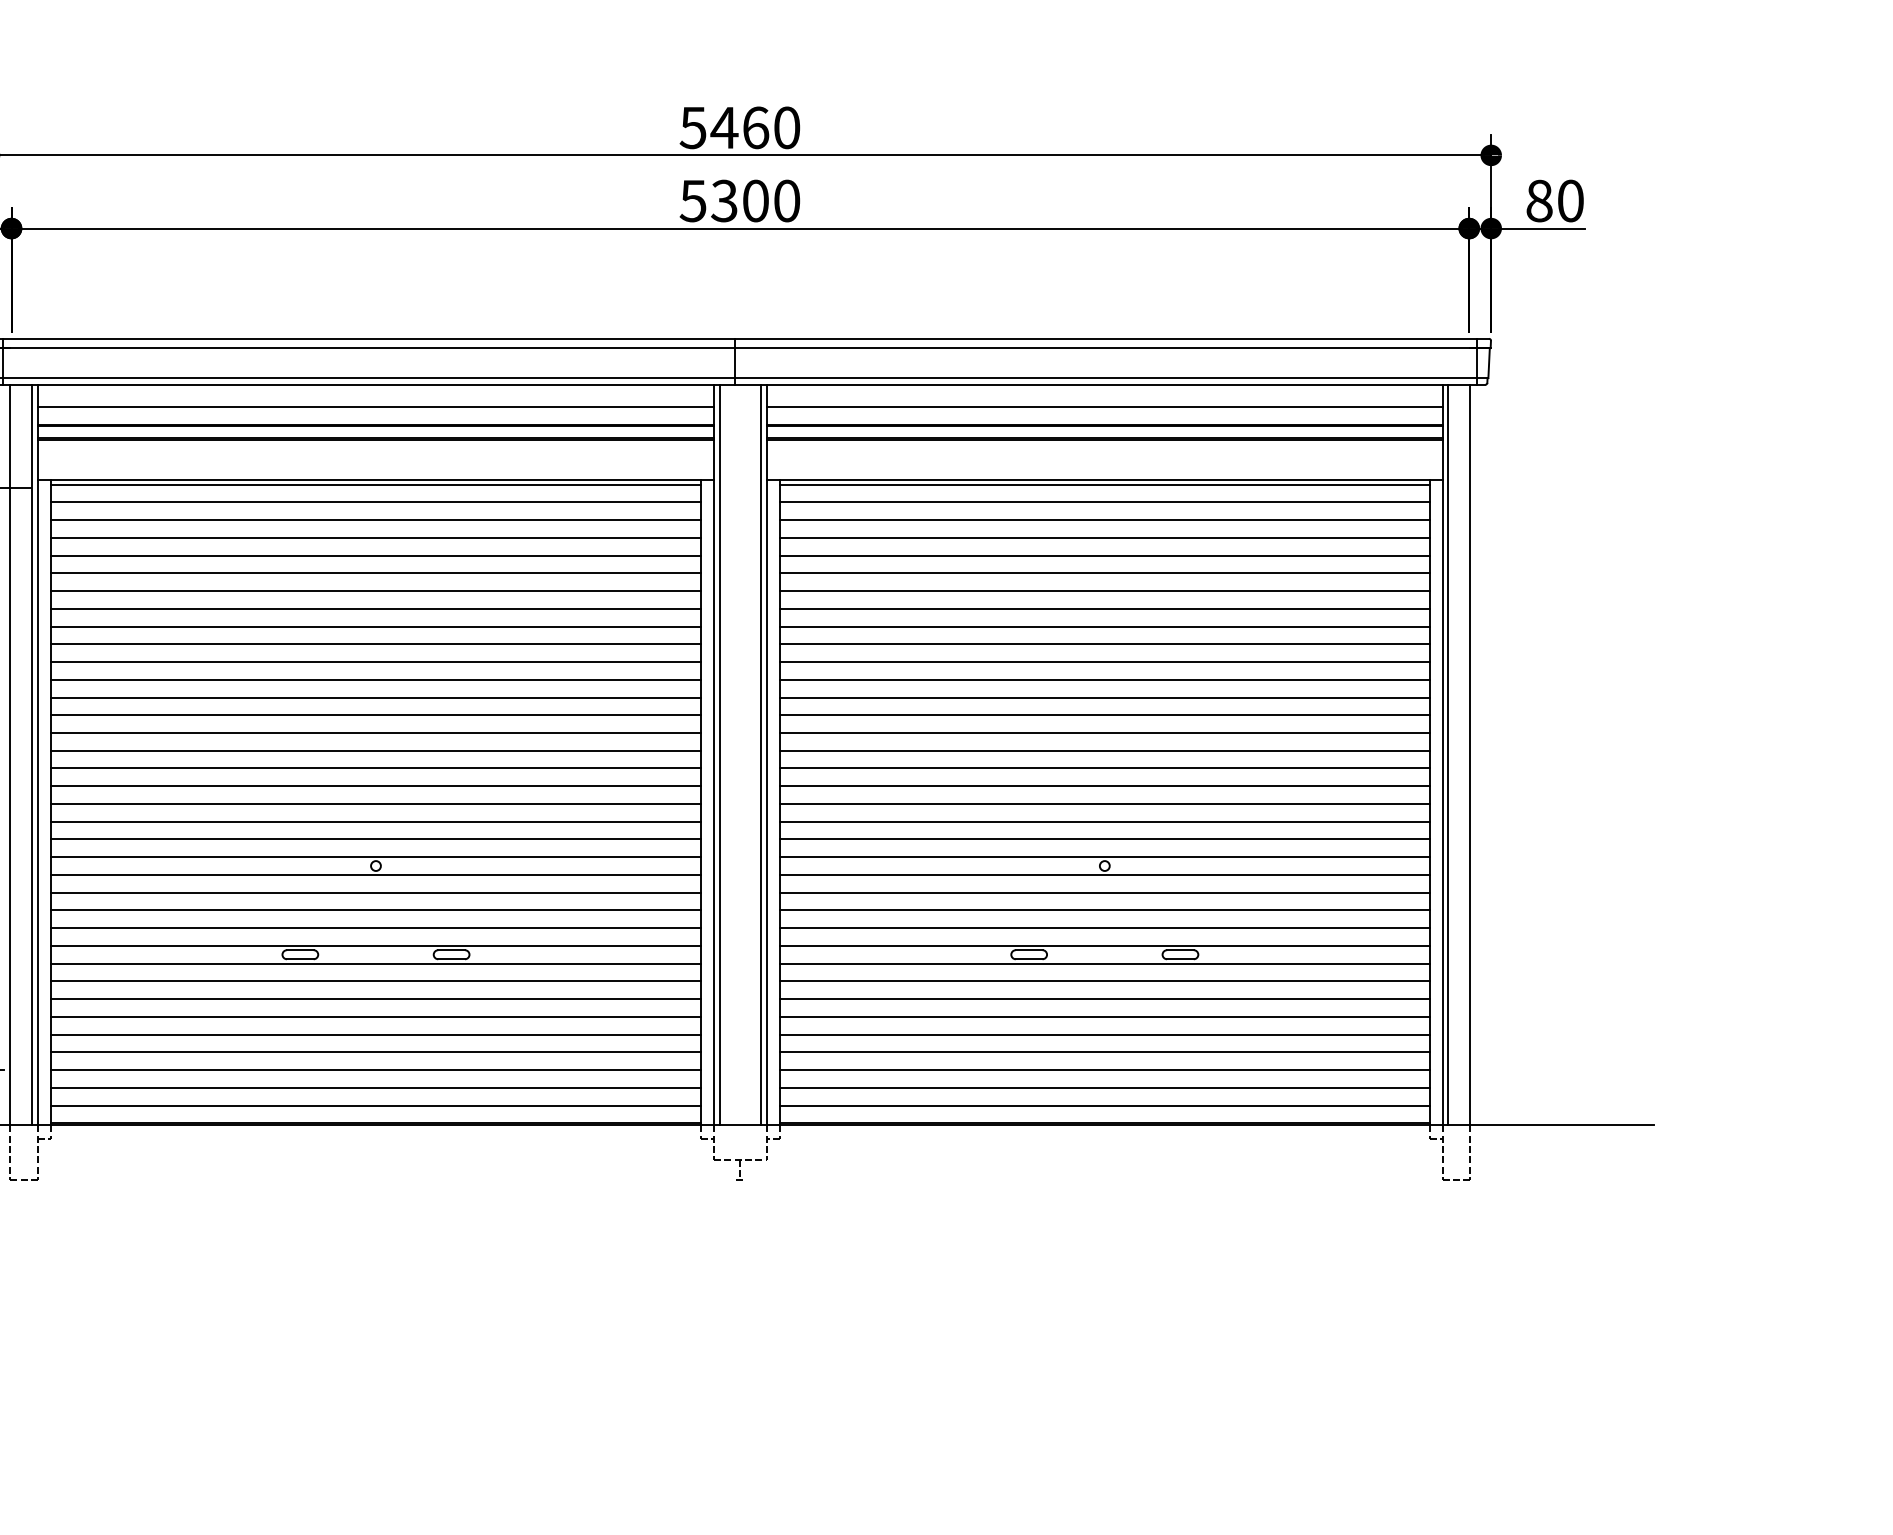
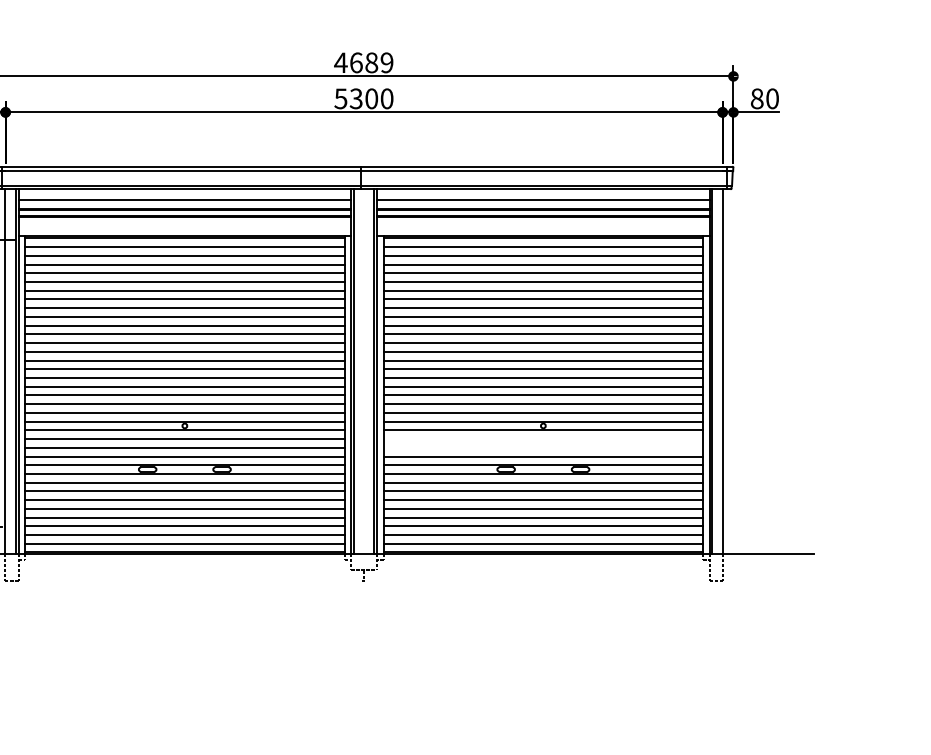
text: (739, 127) -> (363, 62), 5460 -> 4689
line: (1105, 893) -> (543, 439), removed
line: (1105, 909) -> (543, 447), removed

